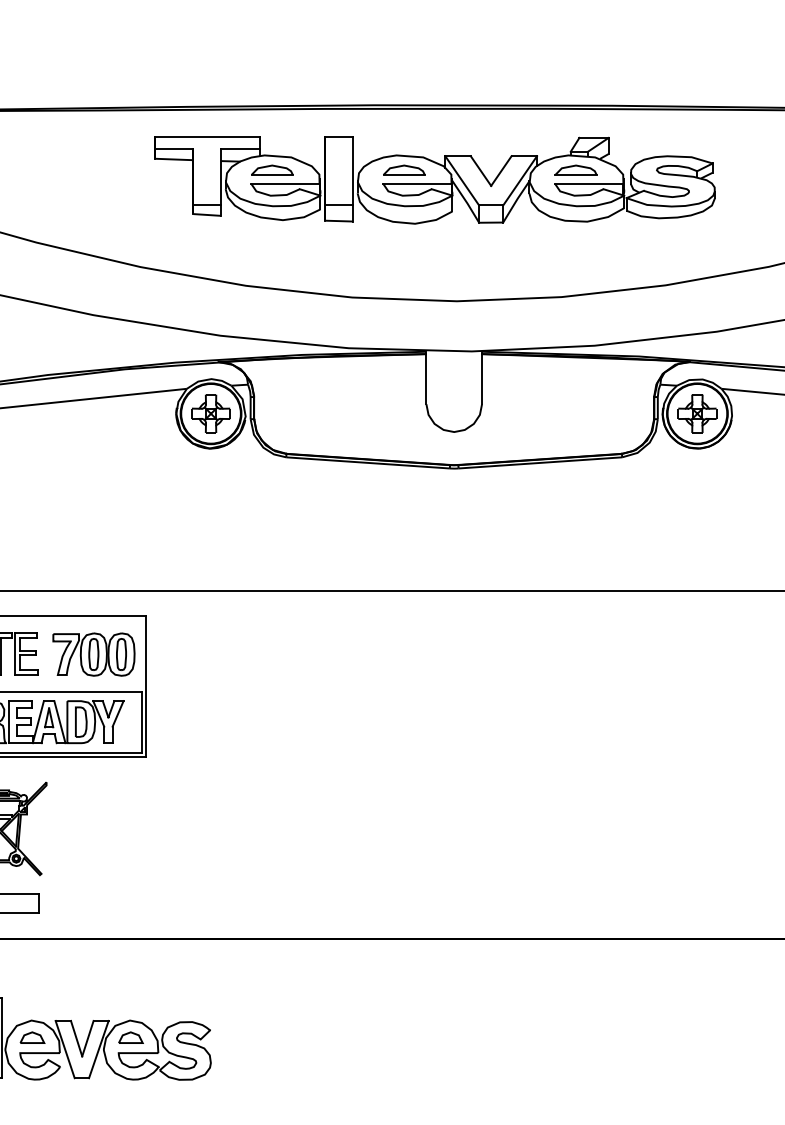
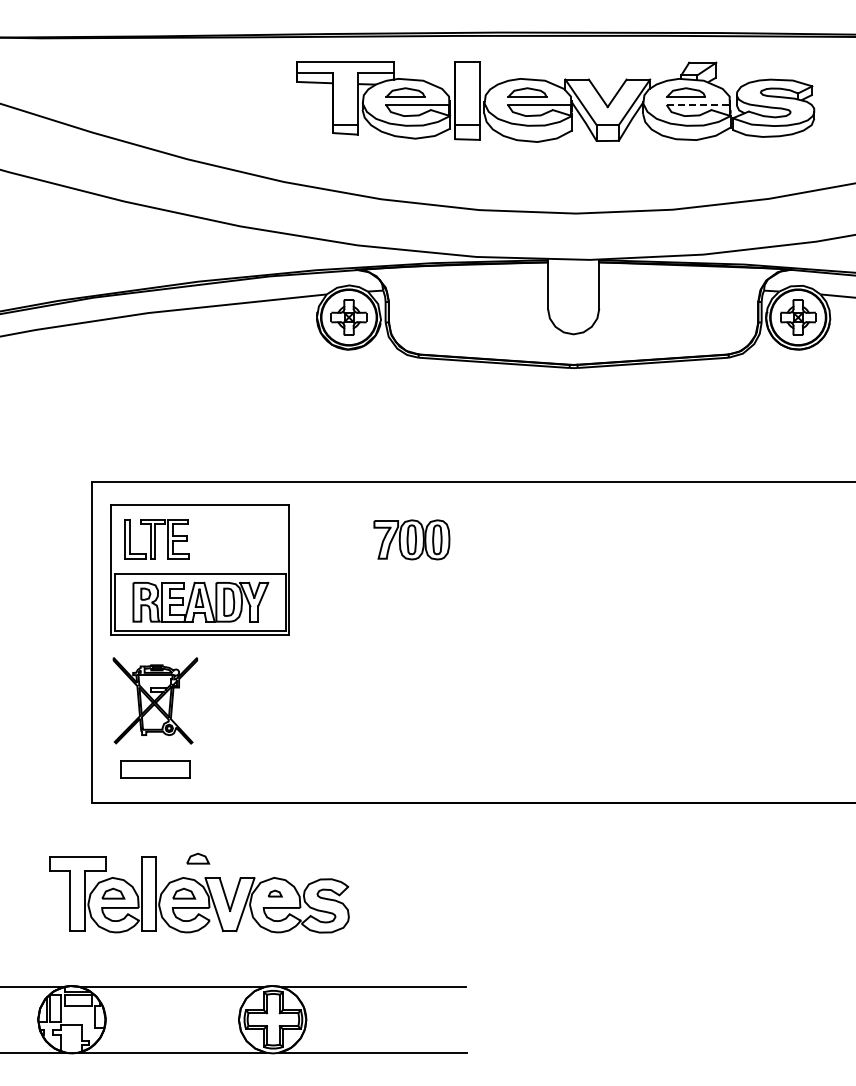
line: (589, 183) -> (698, 104), solid -> dashed
part: (93, 654) -> (411, 539), moved
part: (48, 999) -> (198, 858), added
part: (131, 1037) -> (275, 893), size x0.6

